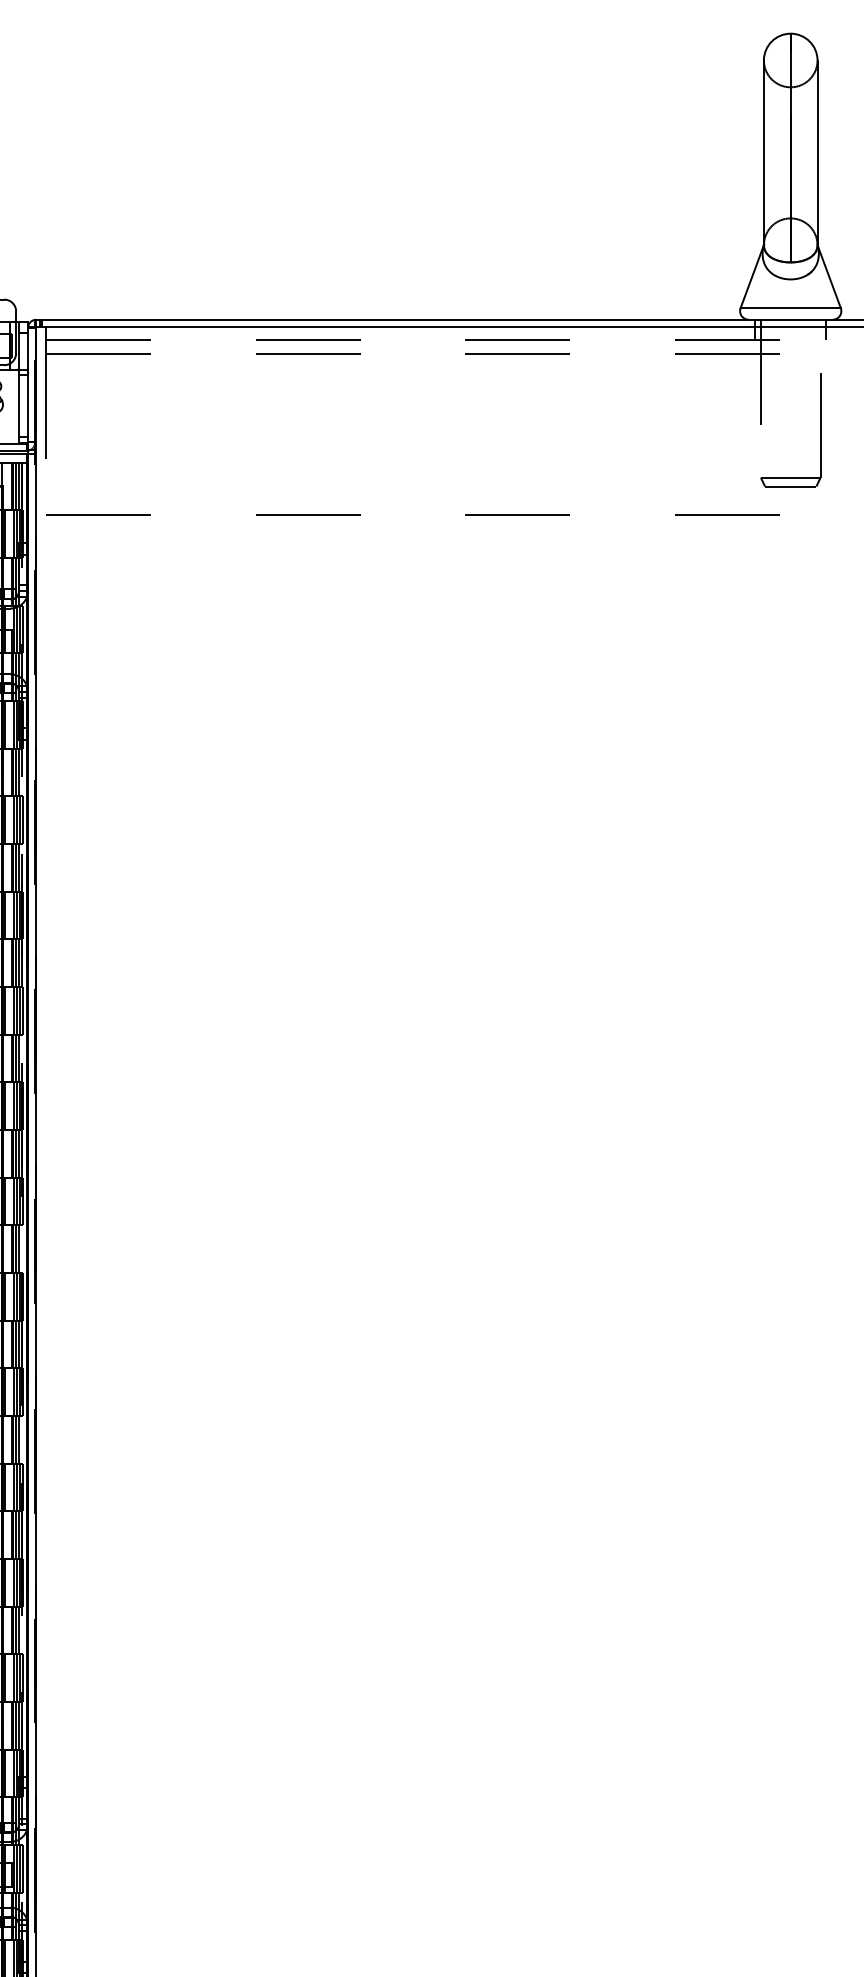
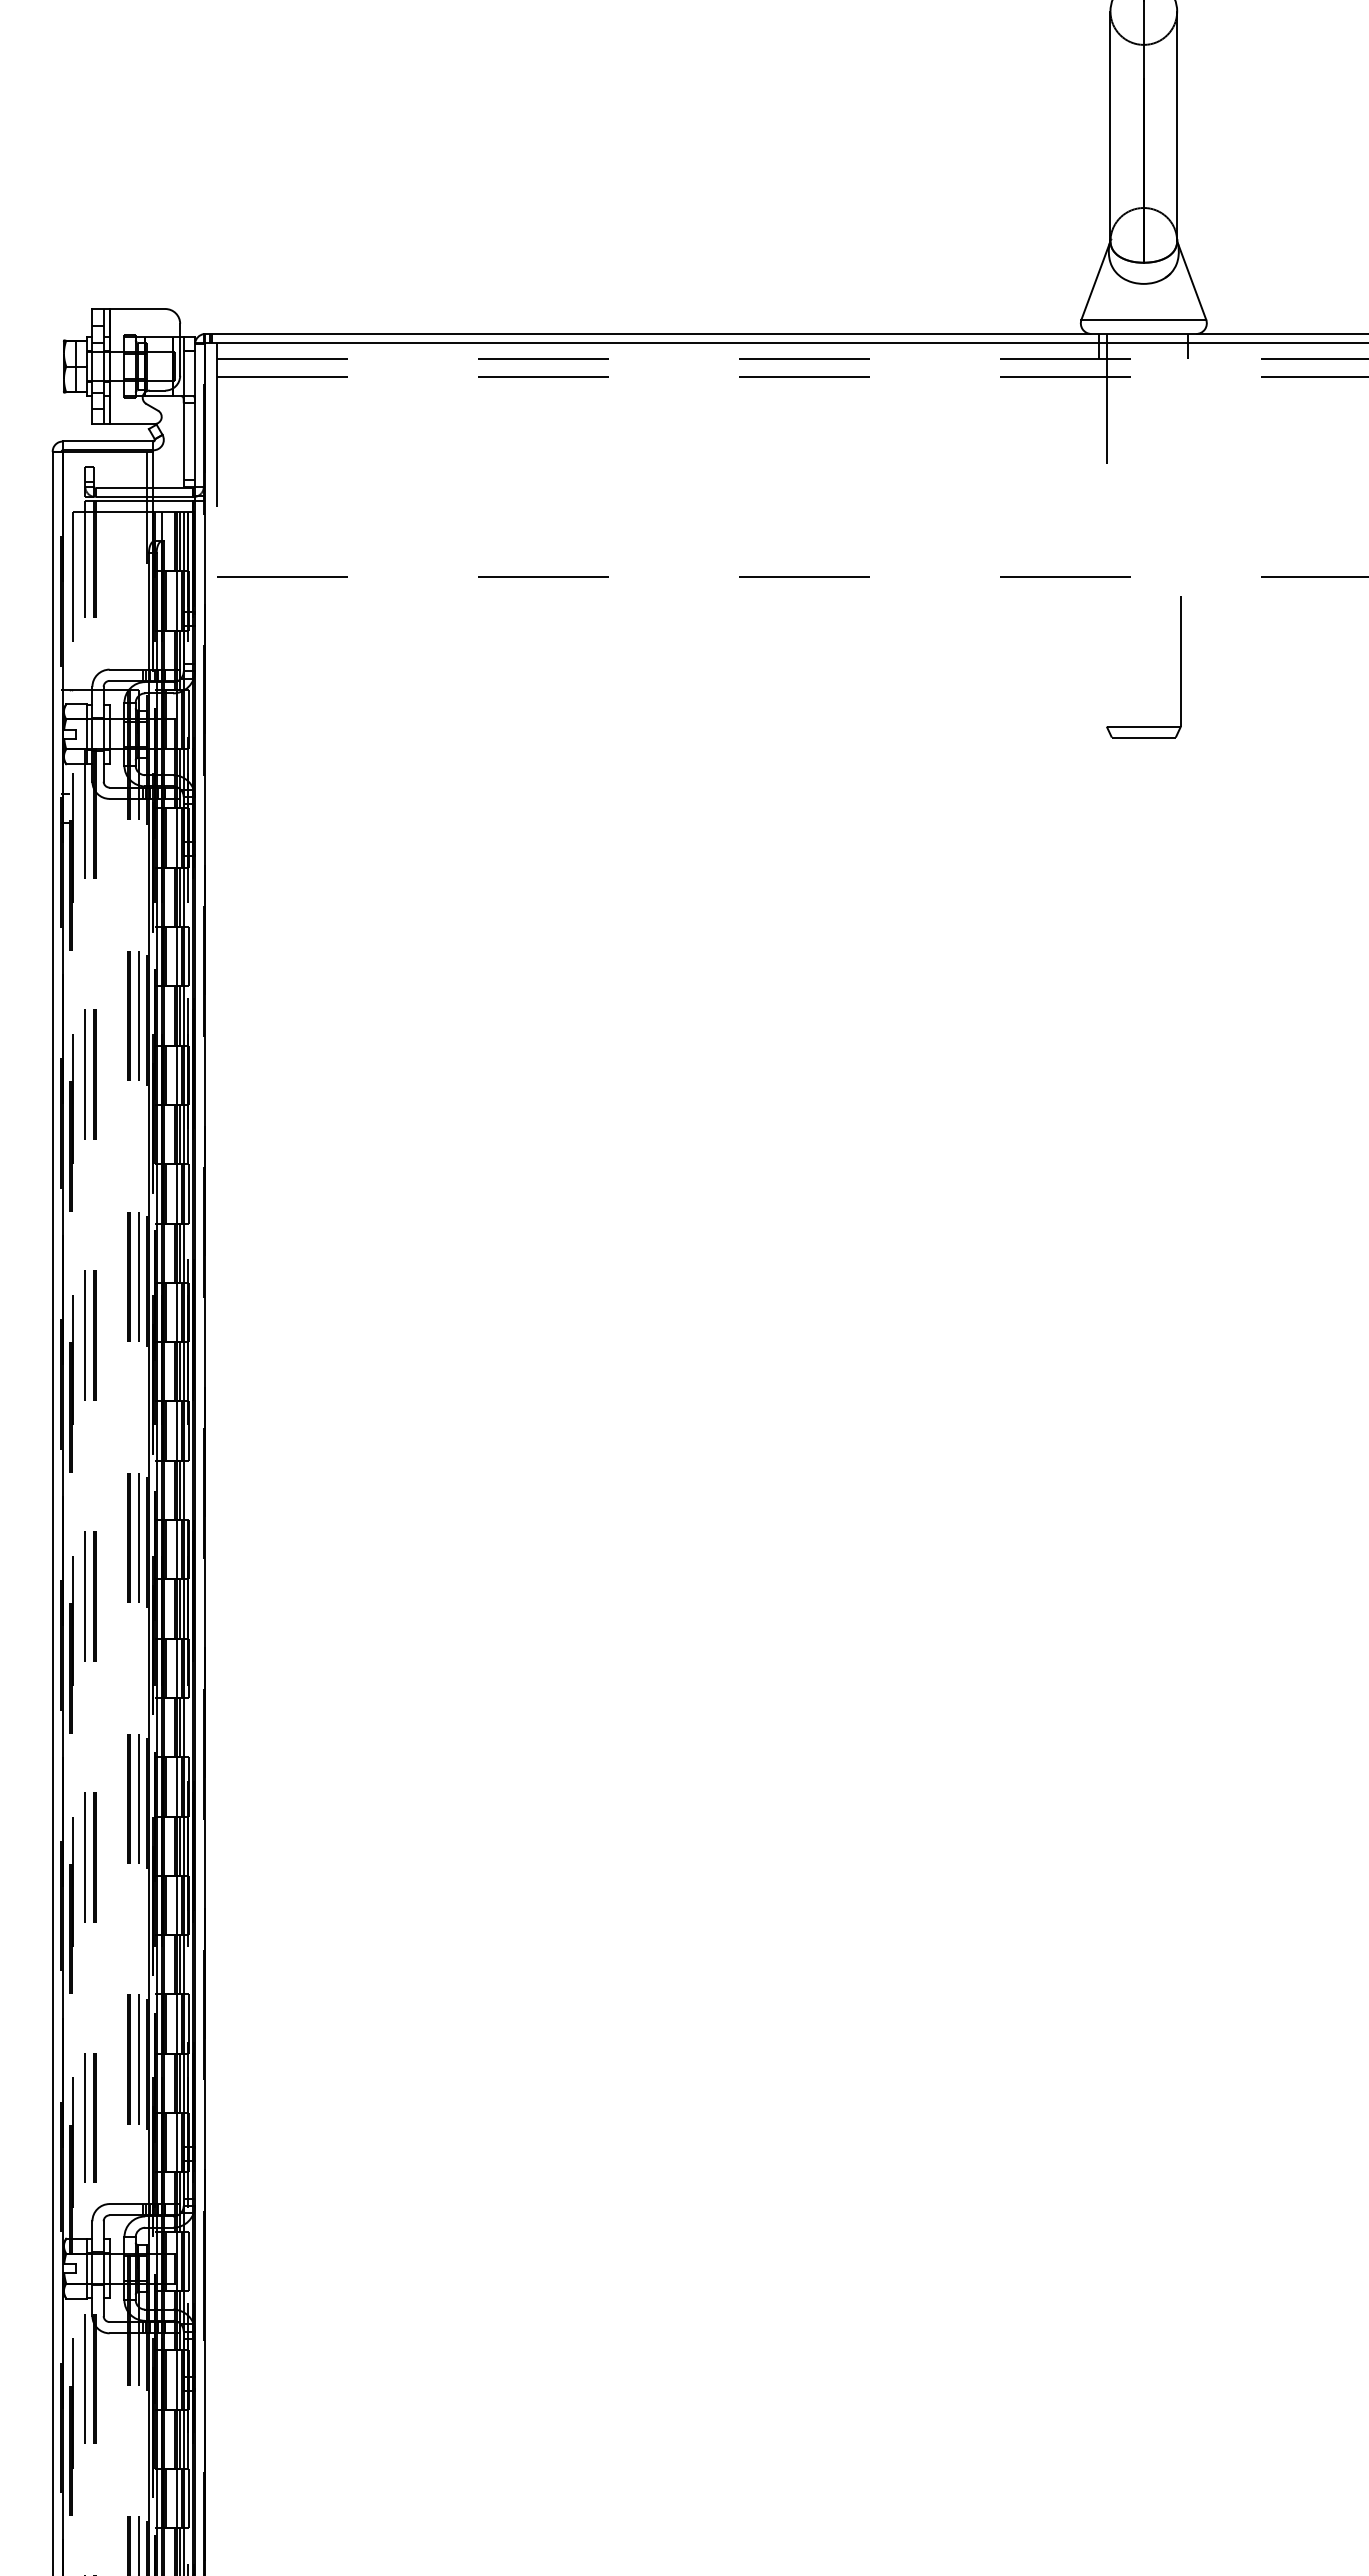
part: (820, 430) -> (1180, 667), moved

